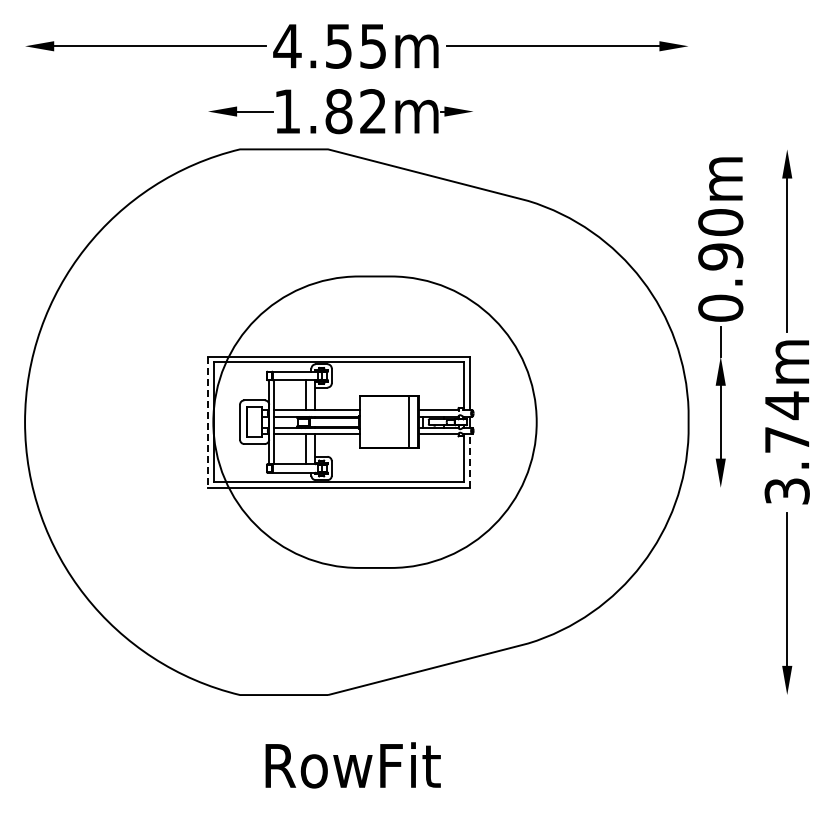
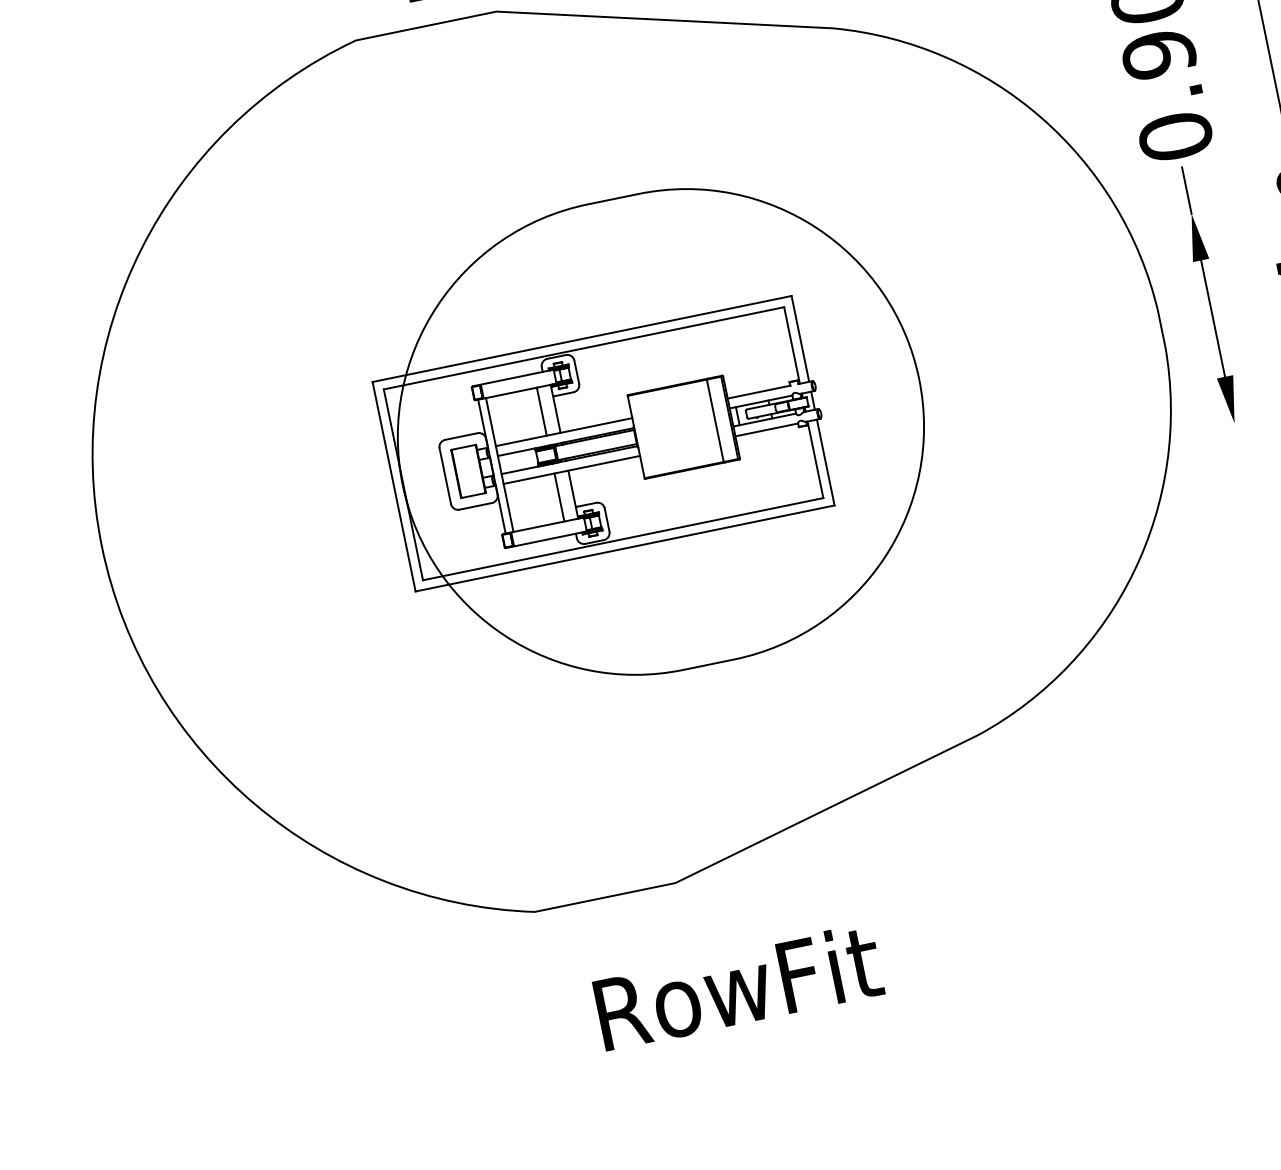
line: (207, 422) -> (393, 487), dashed -> solid
line: (470, 460) -> (825, 461), dashed -> solid

